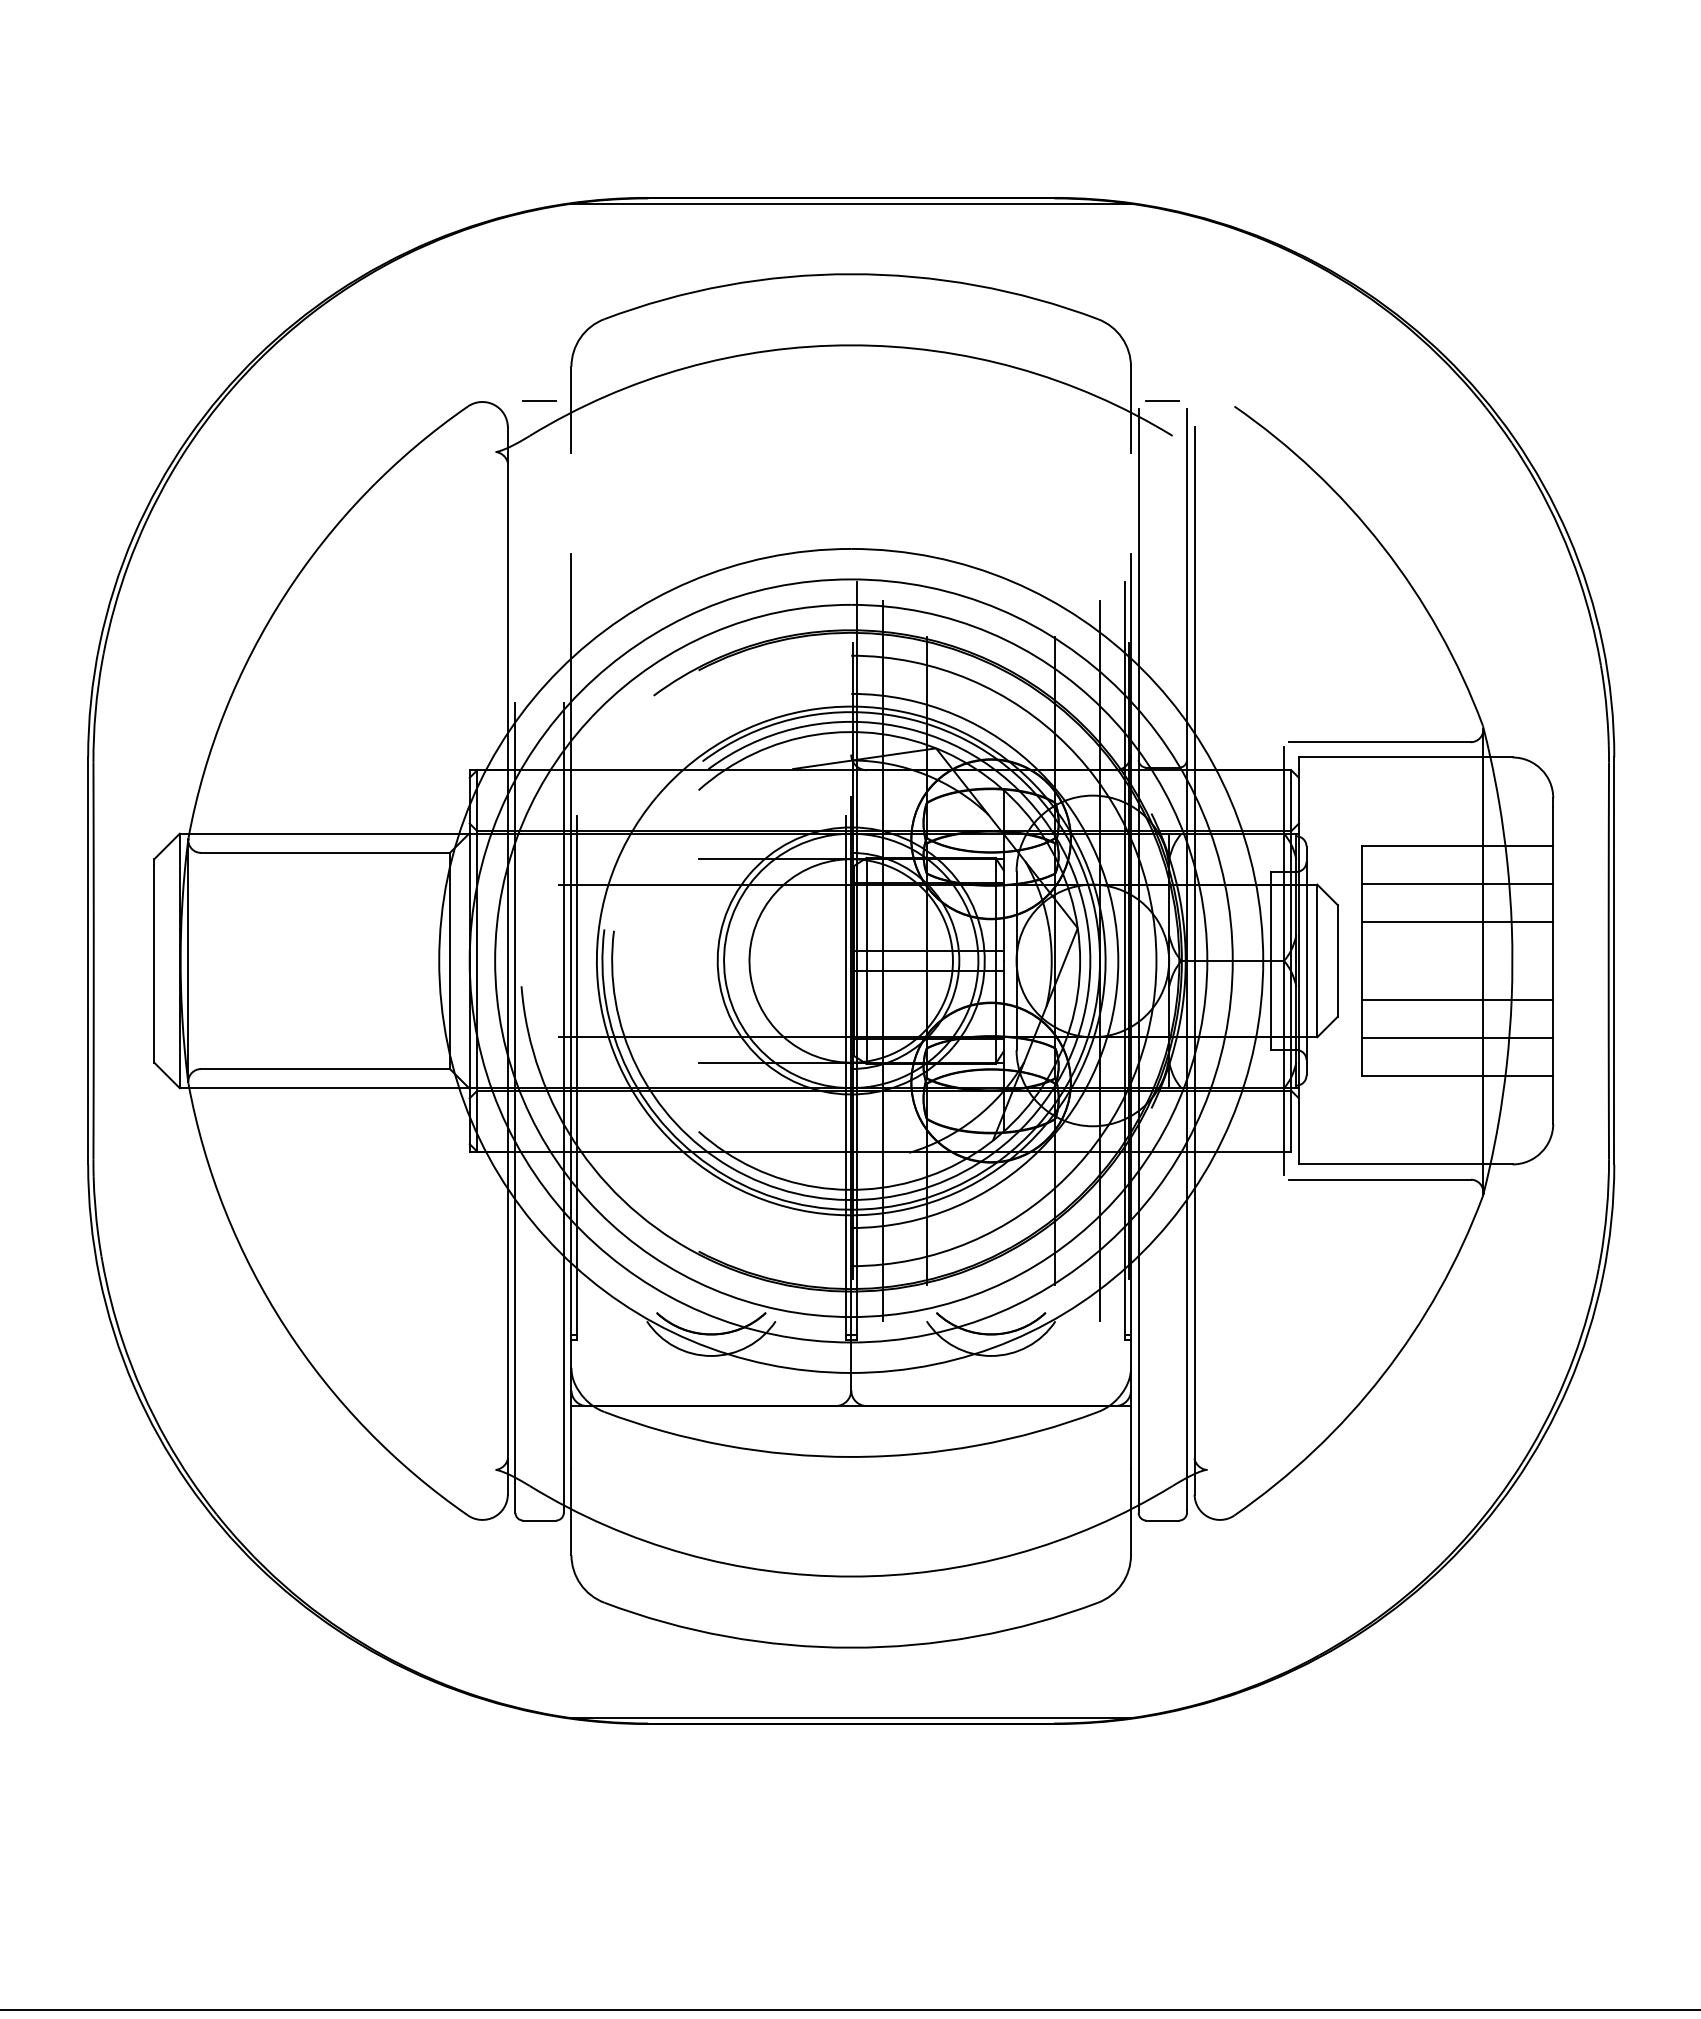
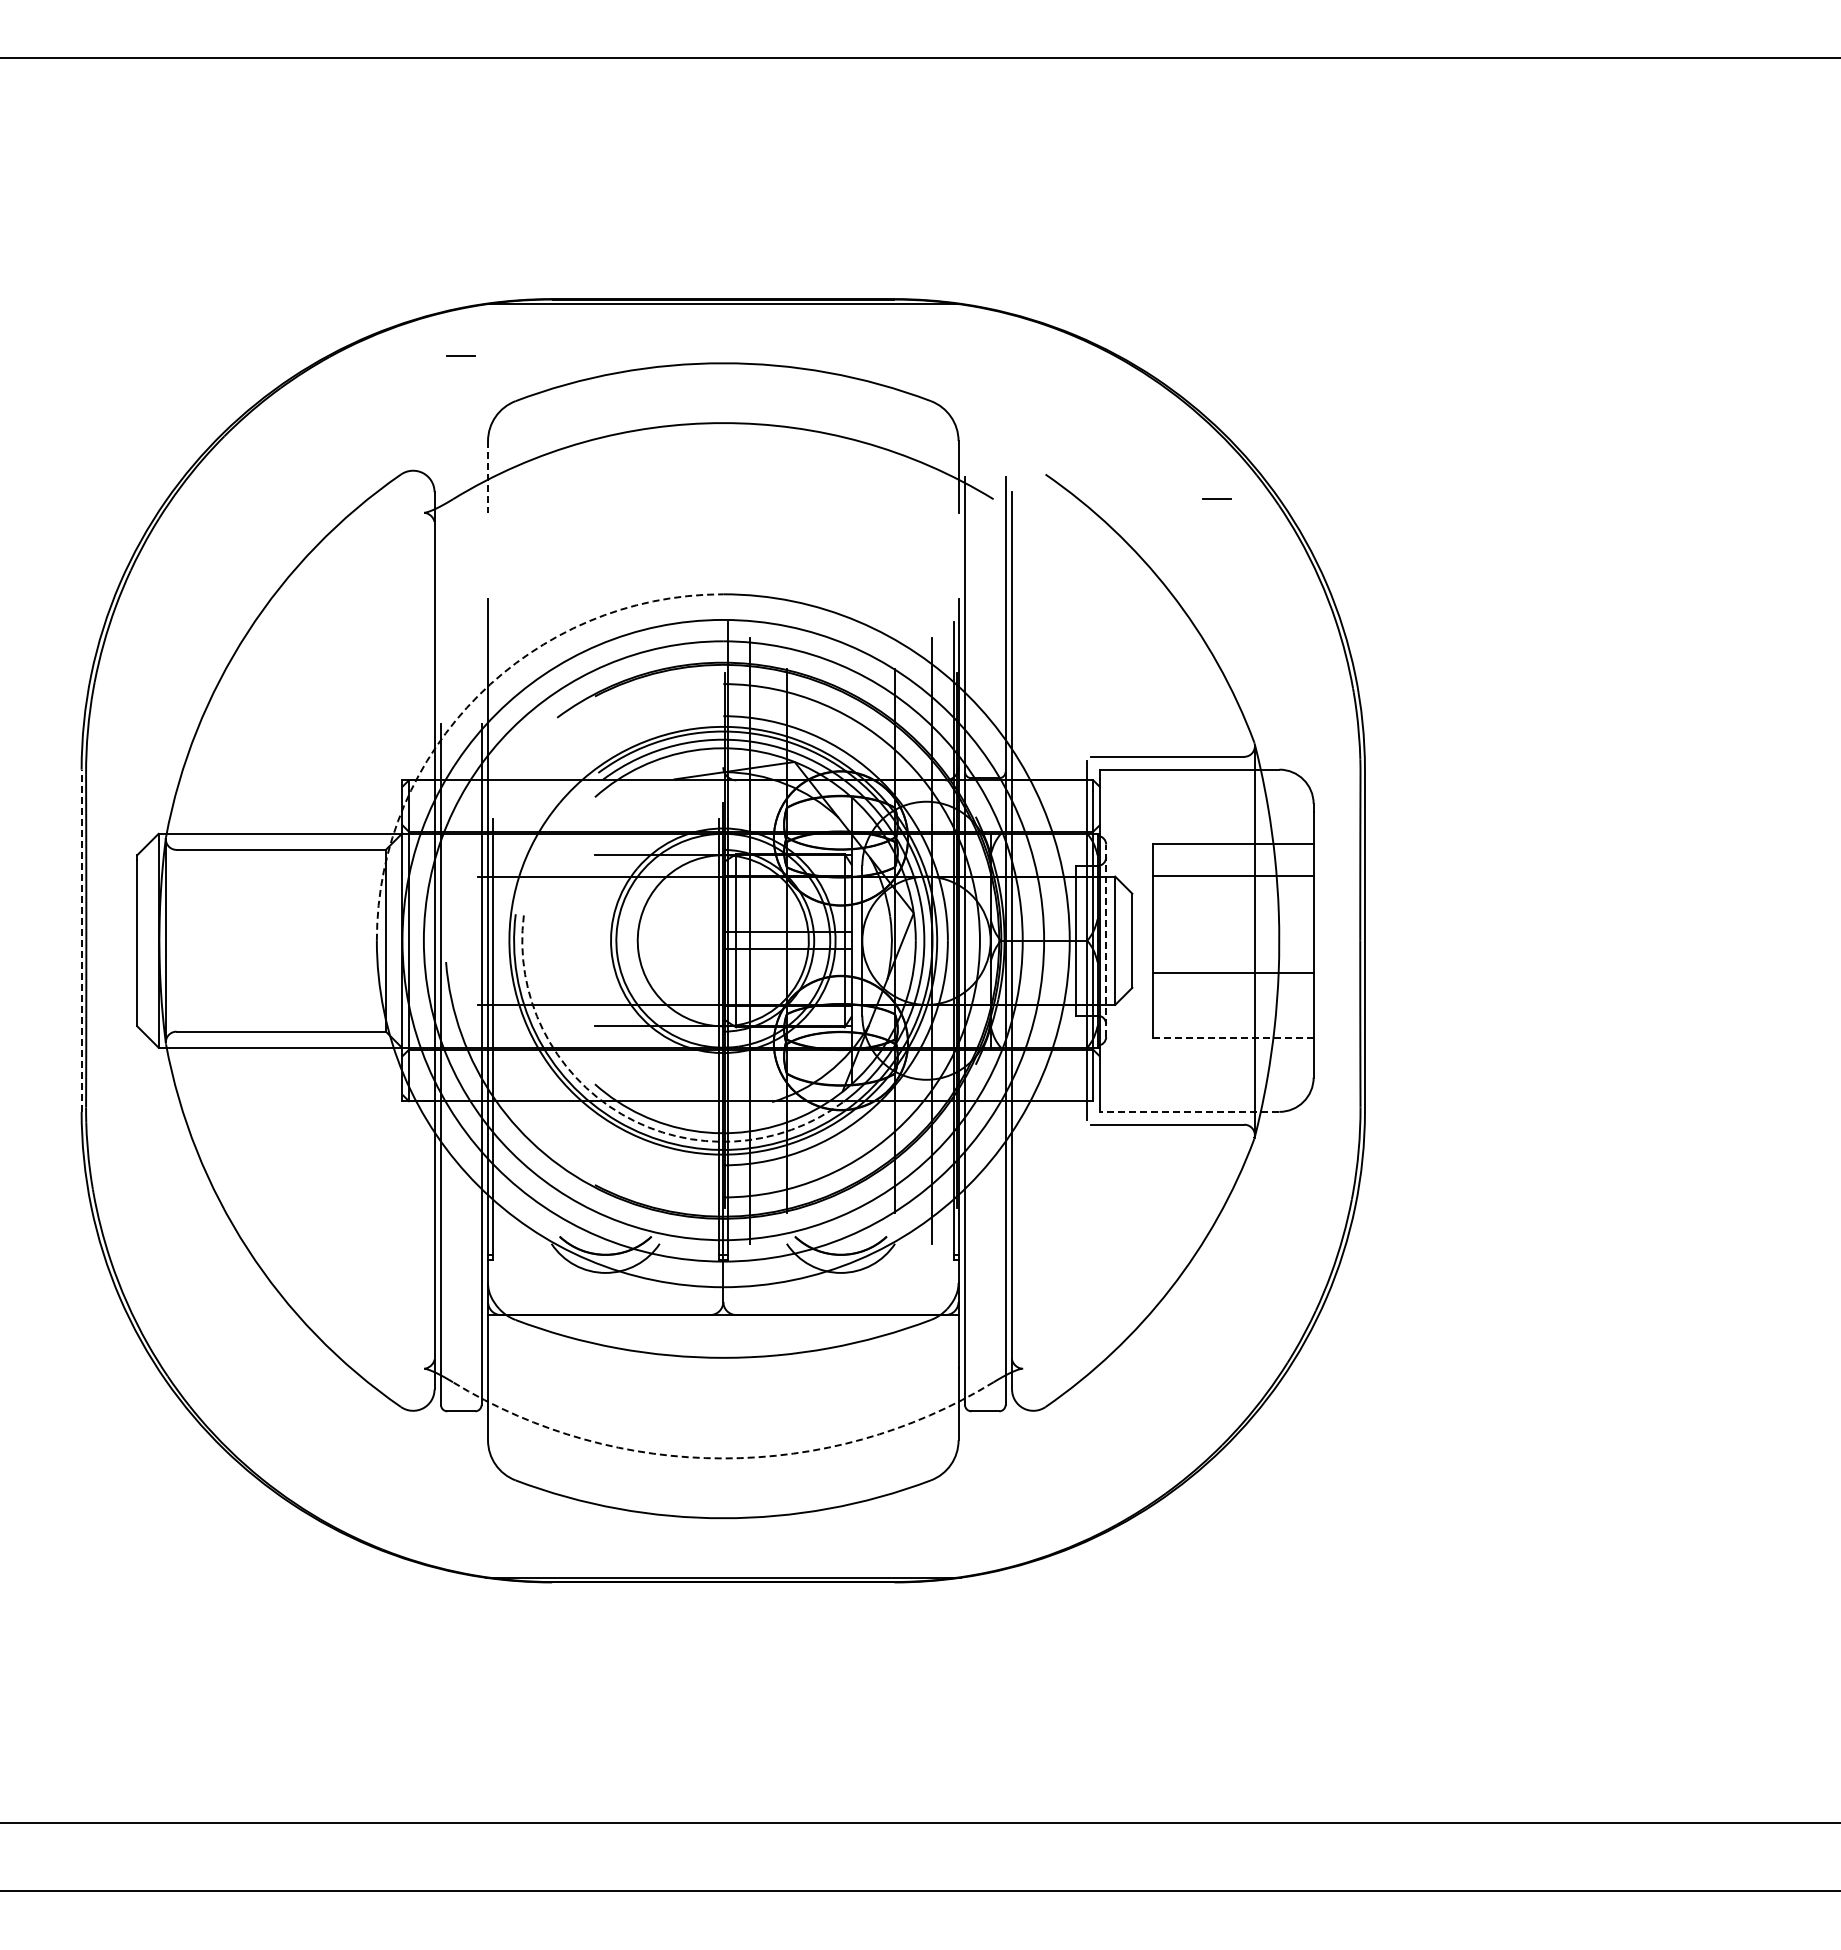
line: (538, 400) -> (460, 355), moved
line: (1161, 400) -> (1216, 498), moved
line: (572, 410) -> (488, 477), solid -> dashed
arc: (560, 669) -> (478, 695), solid -> dashed
line: (1457, 922) -> (1233, 908), removed
line: (87, 960) -> (81, 940), solid -> dashed
line: (1306, 960) -> (1106, 940), solid -> dashed
line: (1457, 1037) -> (1233, 1005), removed
line: (1457, 1075) -> (1233, 1037), solid -> dashed
line: (1405, 1163) -> (1189, 1111), solid -> dashed
arc: (730, 1167) -> (621, 1114), solid -> dashed
arc: (851, 1576) -> (723, 1458), solid -> dashed

